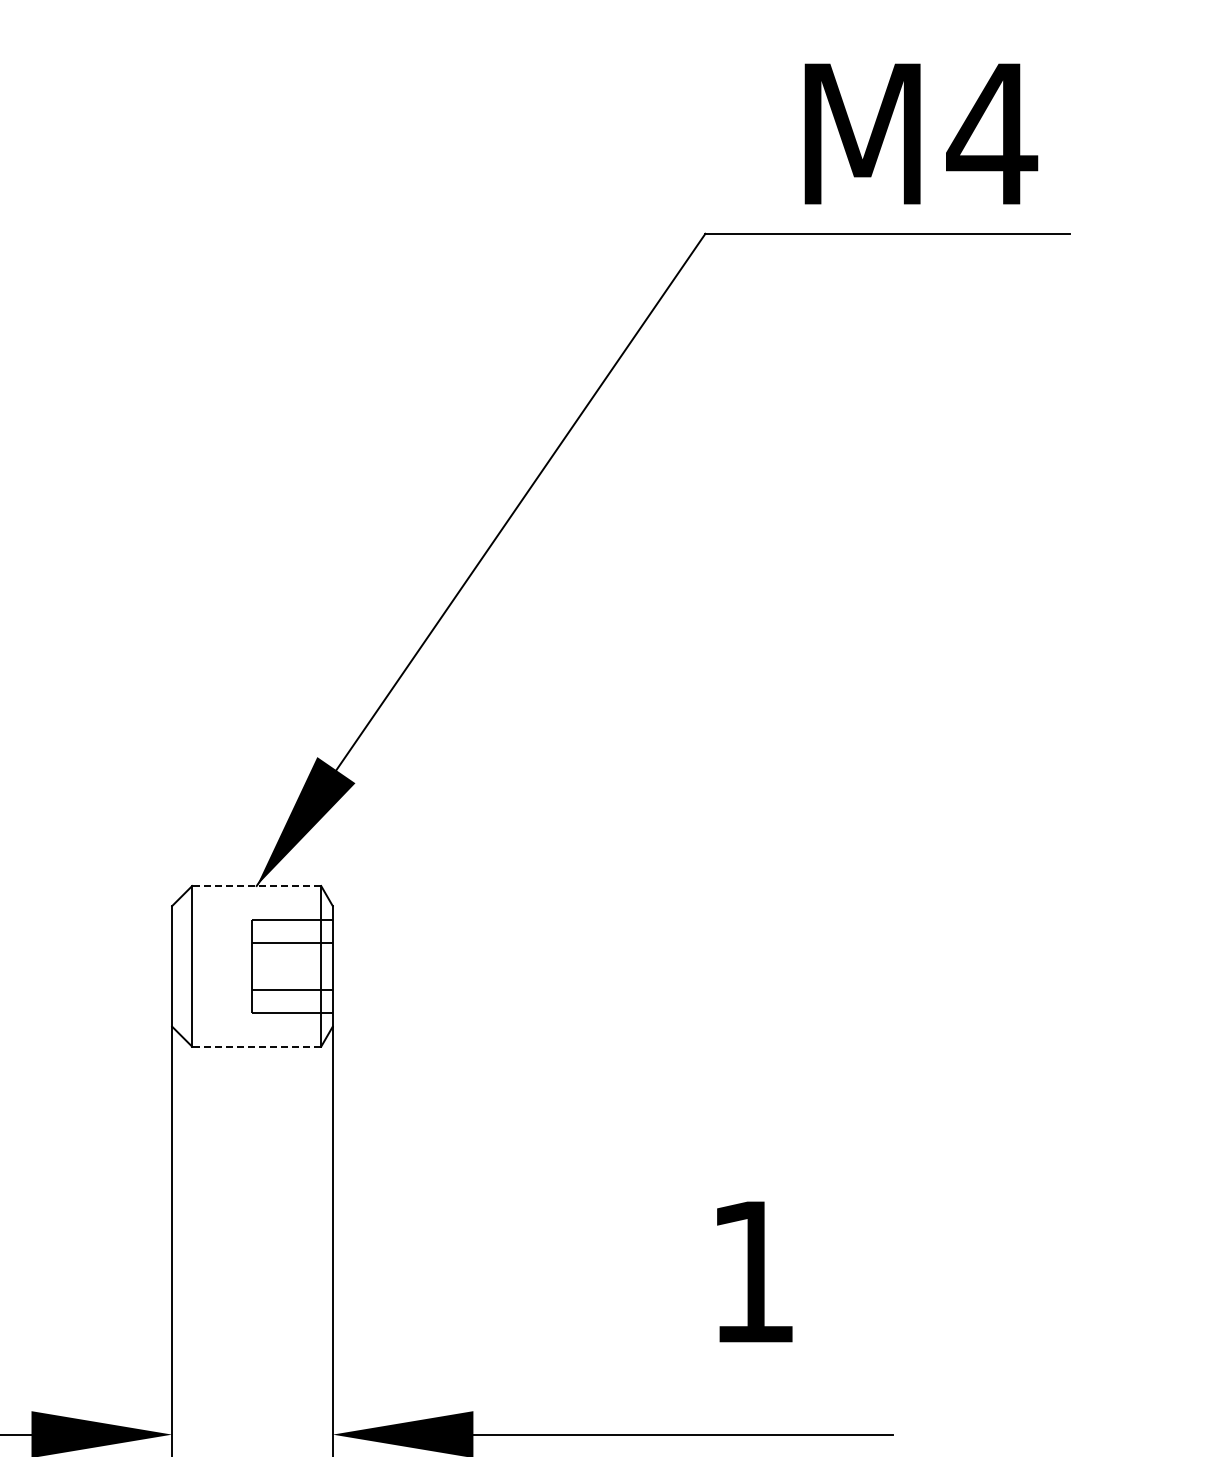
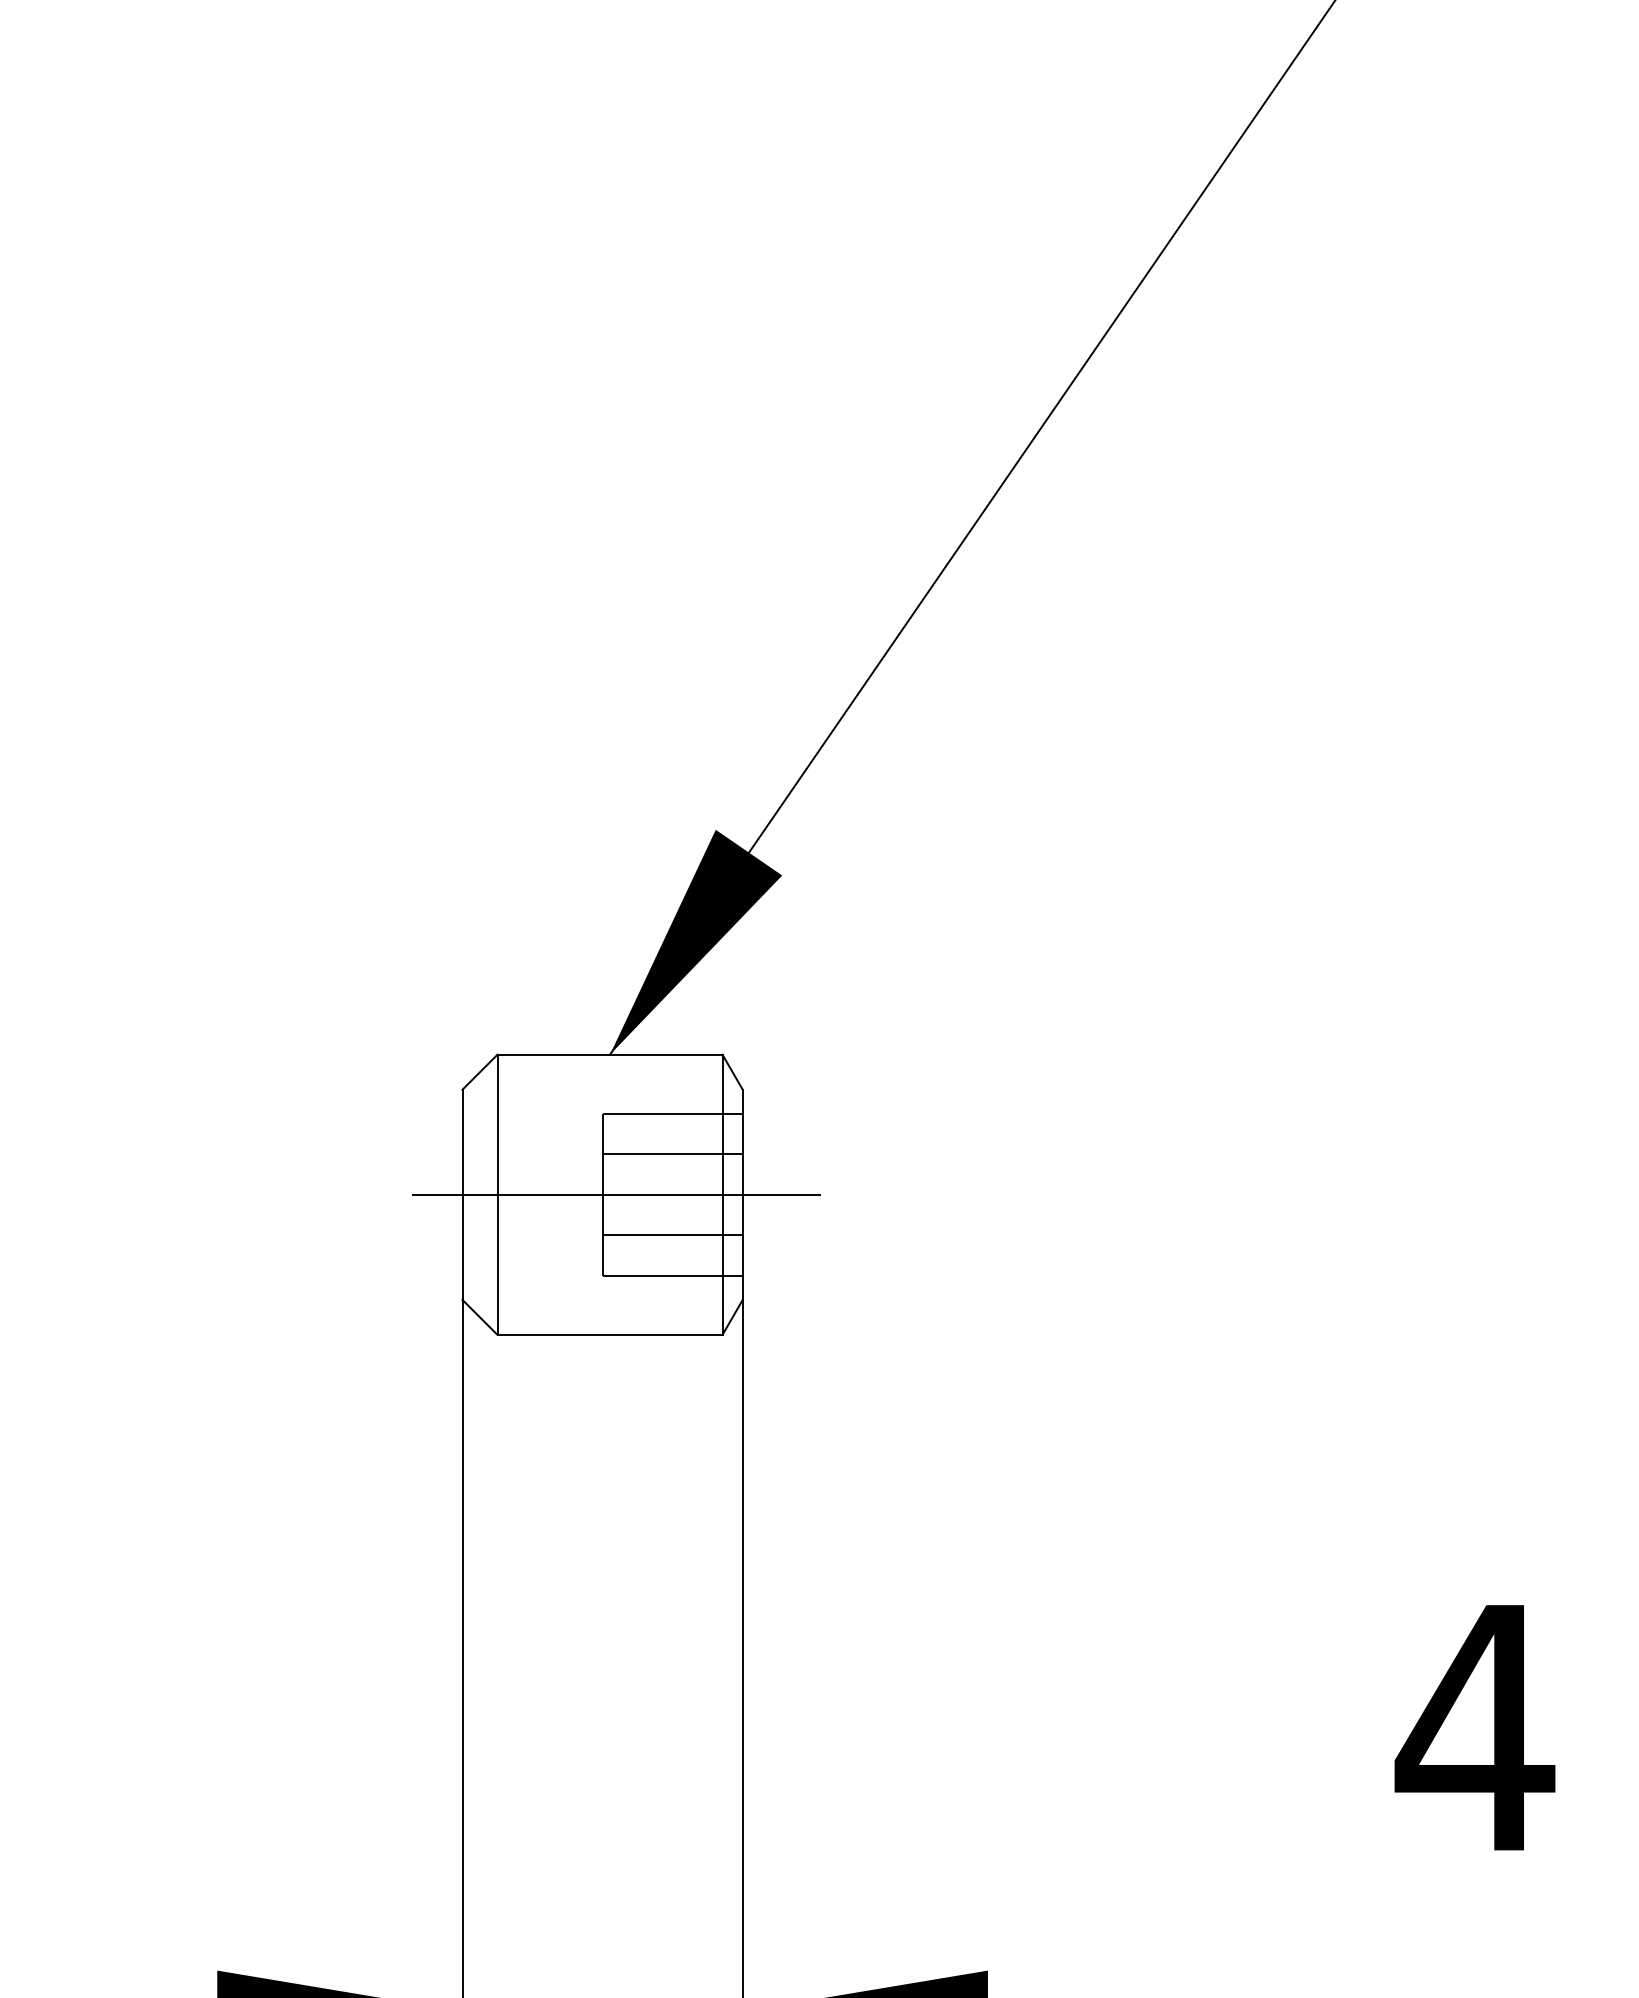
line: (256, 886) -> (609, 1055), dashed -> solid
line: (260, 966) -> (616, 1195), added
line: (256, 1046) -> (609, 1334), dashed -> solid
text: (752, 1271) -> (1474, 1726), 1 -> 4

